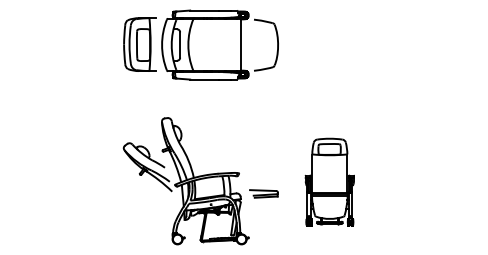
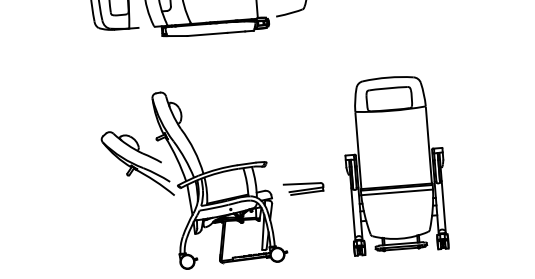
part: (329, 181) -> (394, 163), size x1.43

